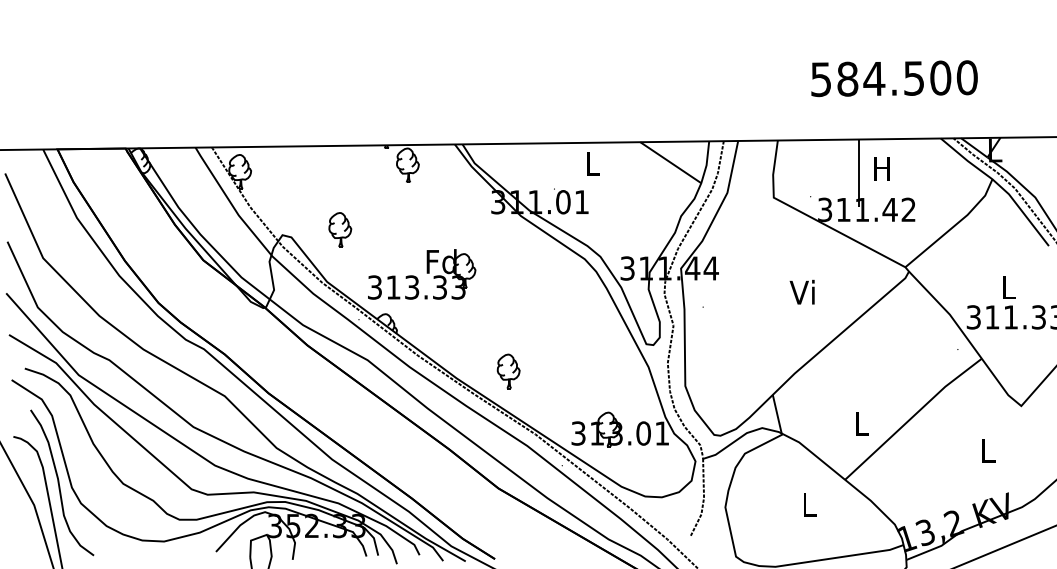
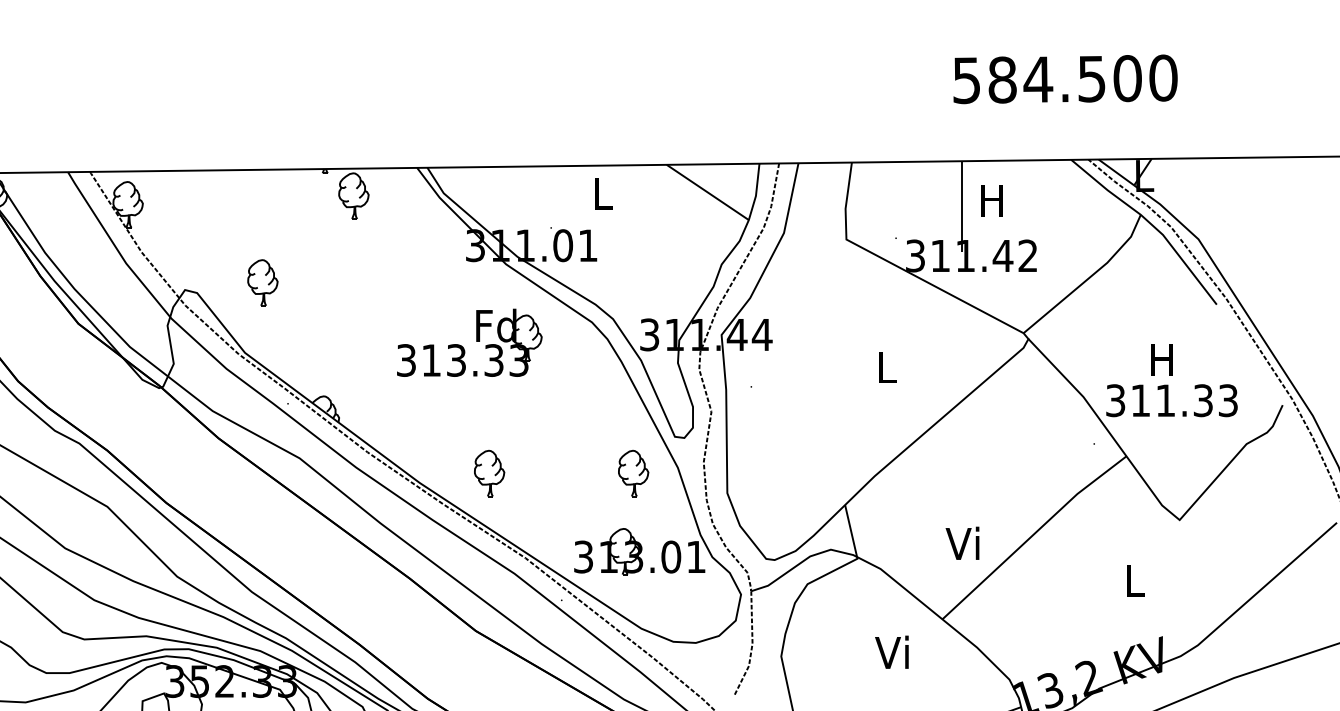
text: (894, 78) -> (1065, 79), moved
part: (422, 274) -> (470, 342), moved
text: (1007, 287) -> (1161, 360), L -> H
text: (801, 291) -> (883, 365), Vi -> L
part: (615, 371) -> (633, 473), added
text: (859, 423) -> (961, 543), L -> Vi
text: (807, 504) -> (891, 652), L -> Vi

